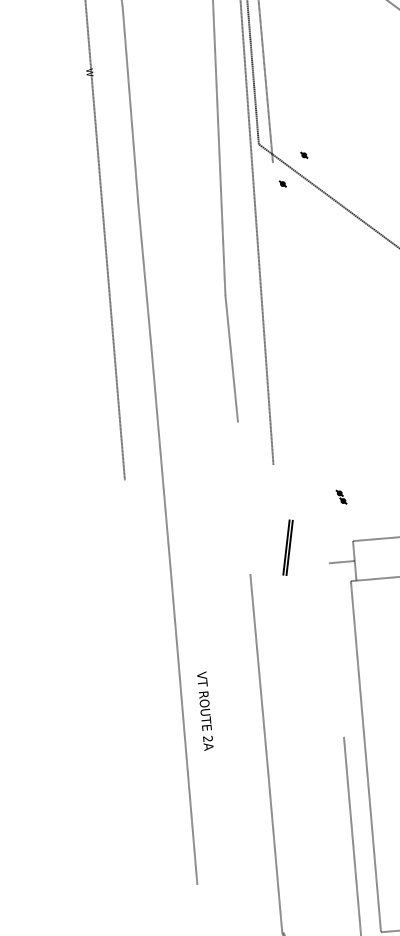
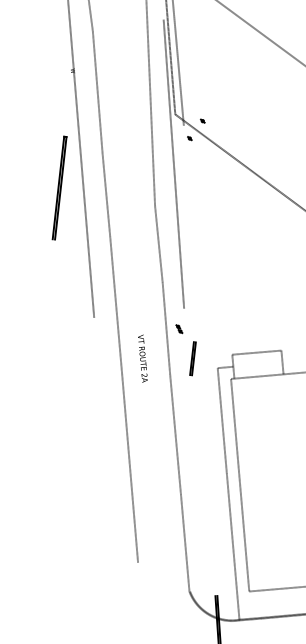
part: (67, 264) -> (59, 187), added
line: (244, 497) -> (166, 328), added
part: (341, 497) -> (179, 329), moved
line: (335, 649) -> (221, 420), added
text: (204, 710) -> (142, 358), moved

